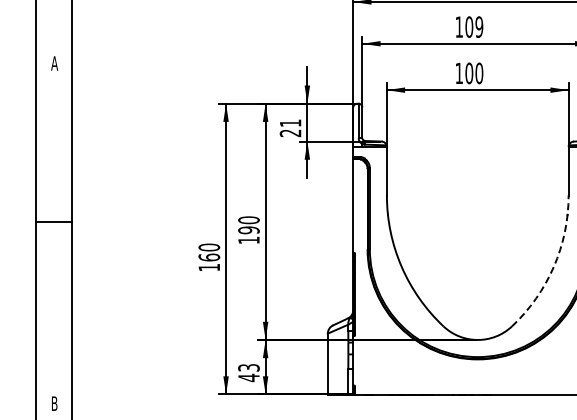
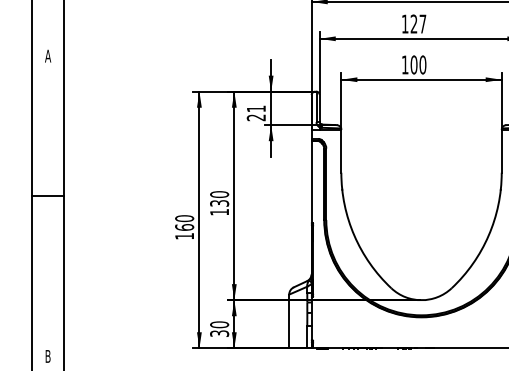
text: (474, 26) -> (418, 23), 109 -> 127
text: (248, 230) -> (219, 203), 190 -> 130
arc: (553, 266) -> (488, 235), dashed -> solid
text: (248, 372) -> (219, 328), 43 -> 30

